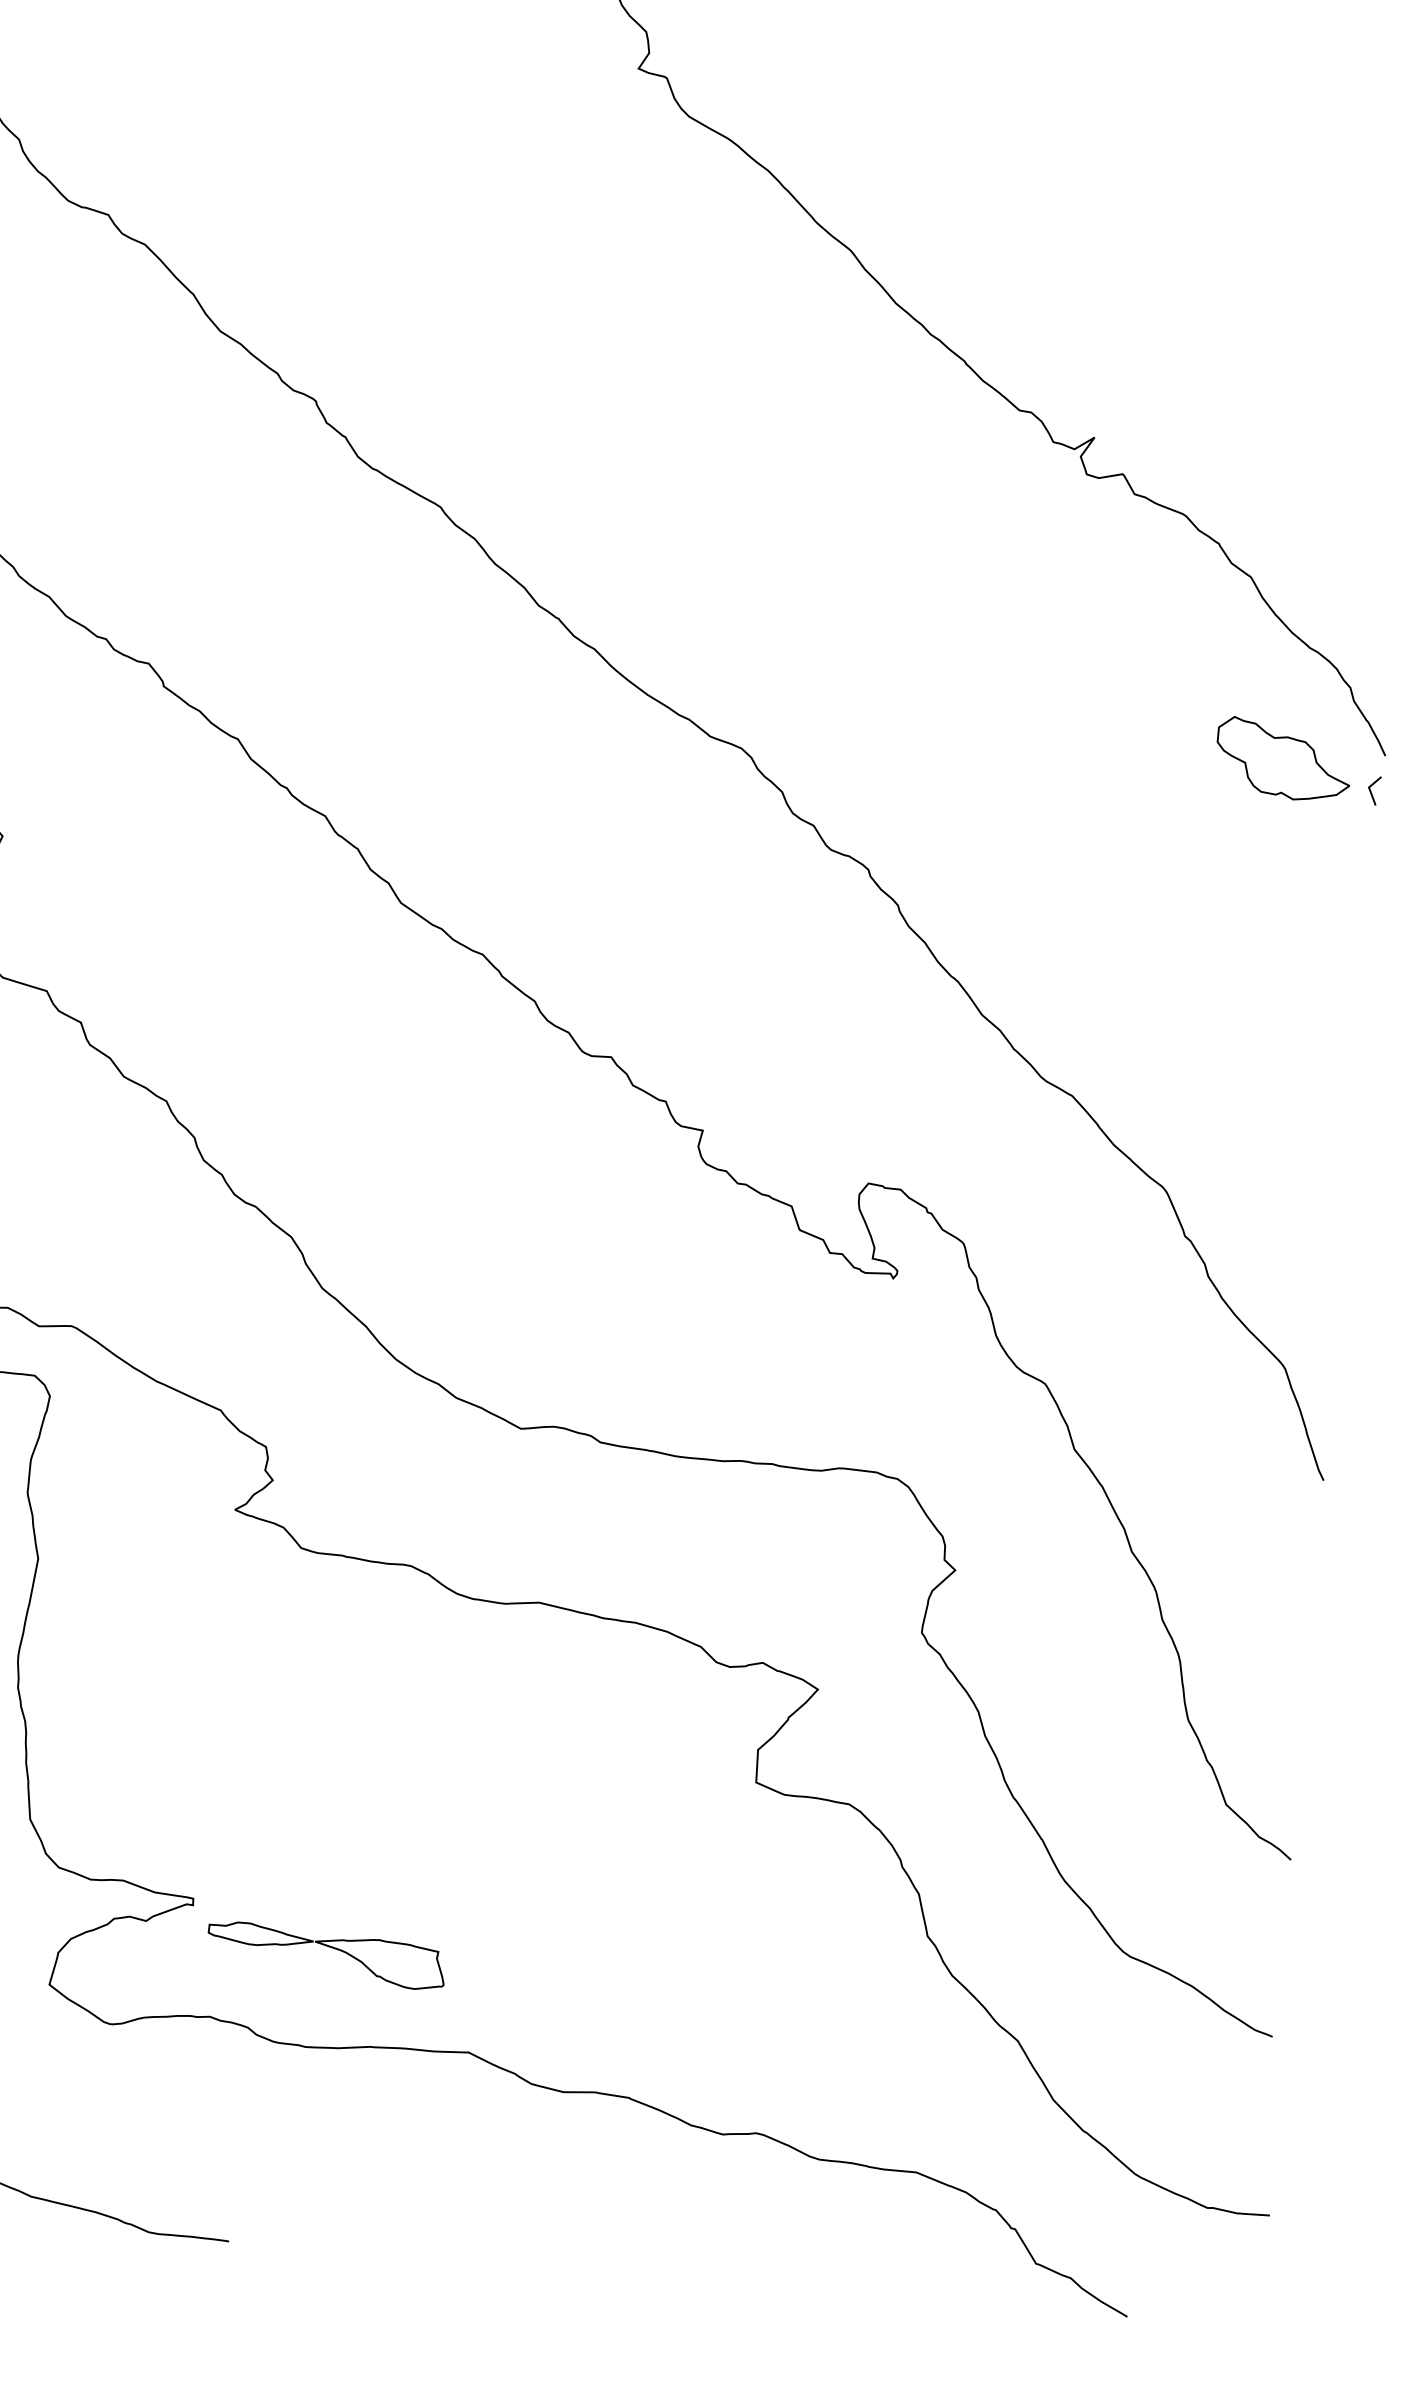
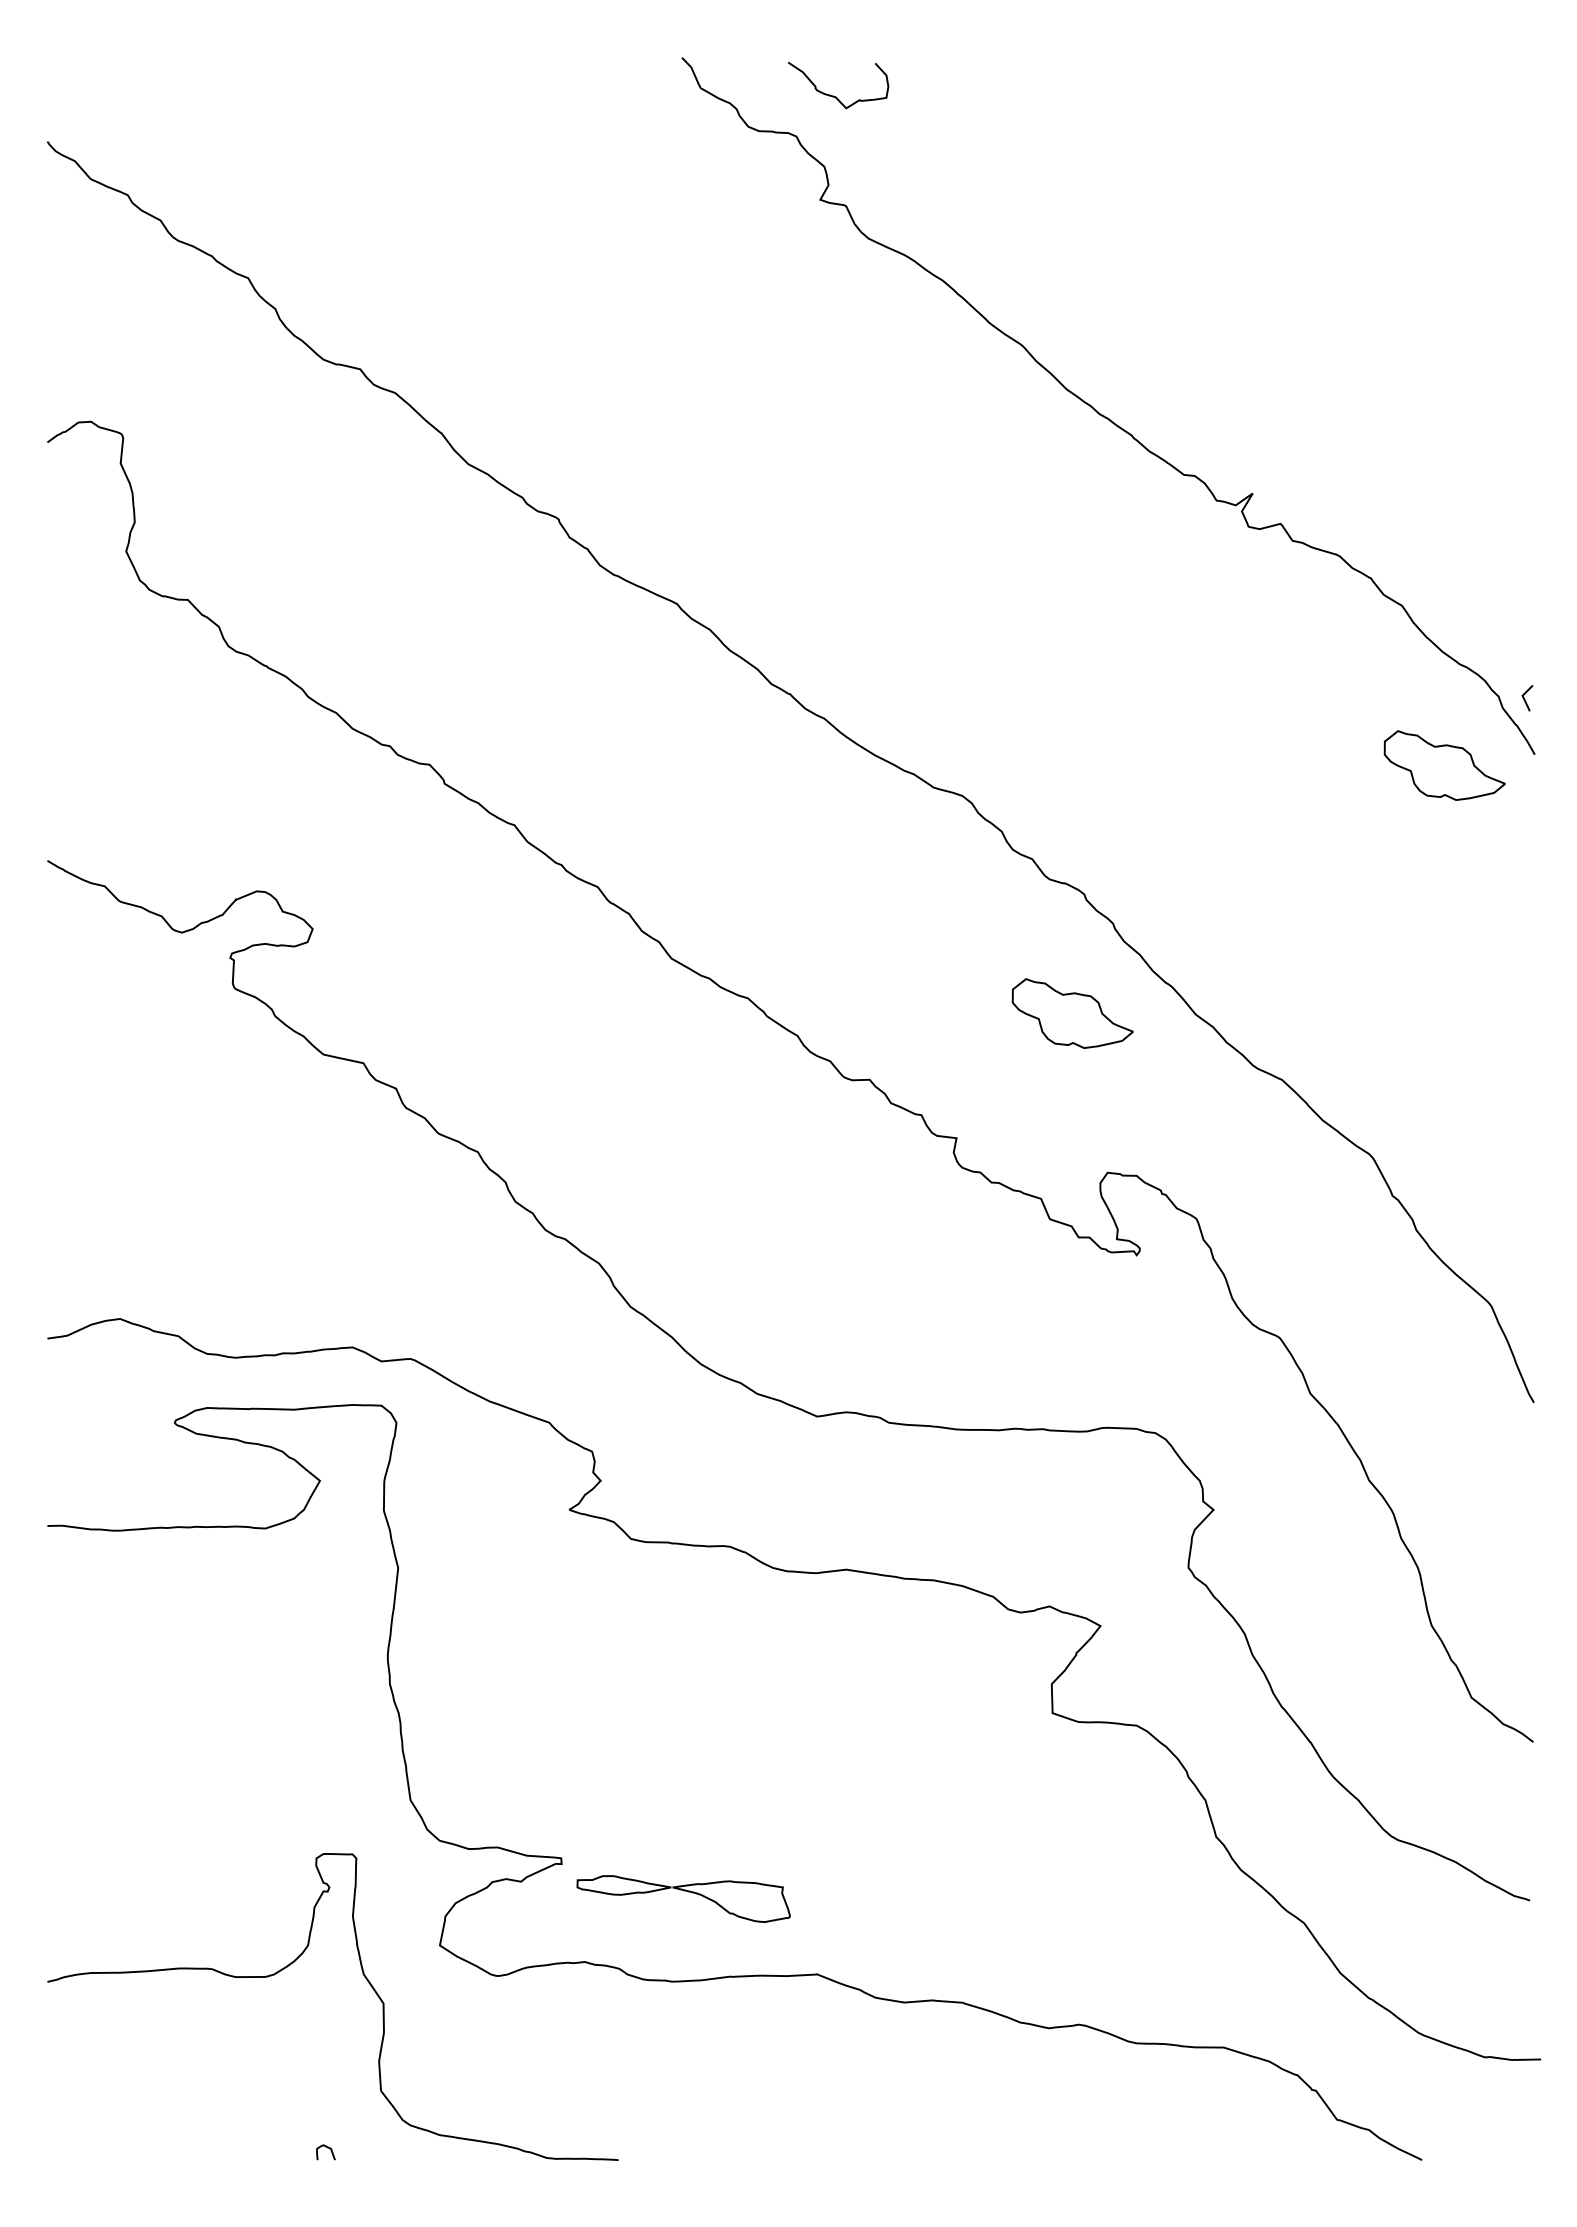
line: (1371, 791) -> (1525, 699), moved
part: (844, 1002) -> (1072, 1013), added

